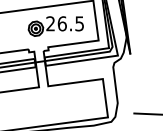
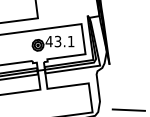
text: (64, 23) -> (59, 41), 26.5 -> 43.1

